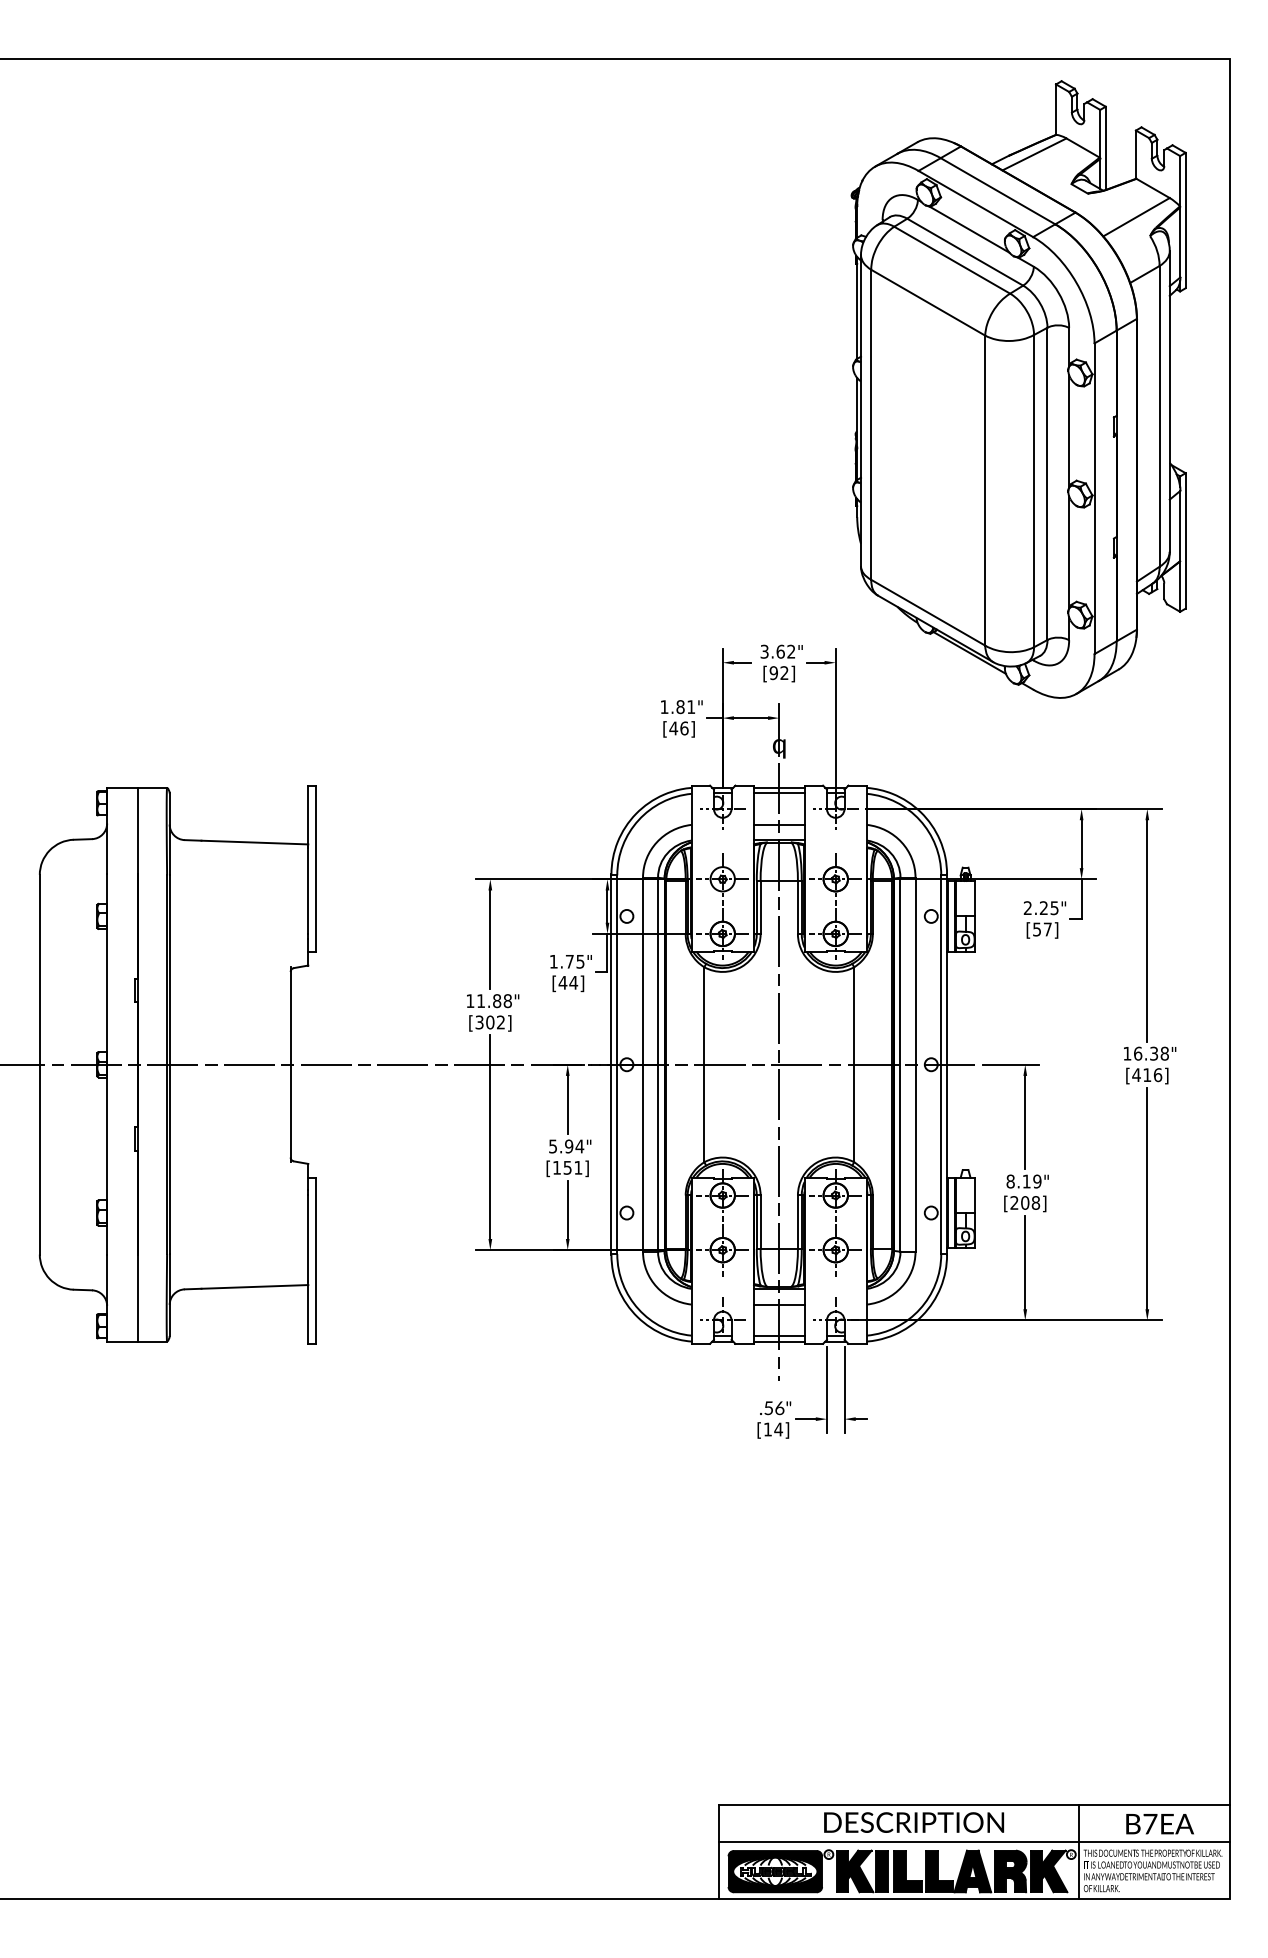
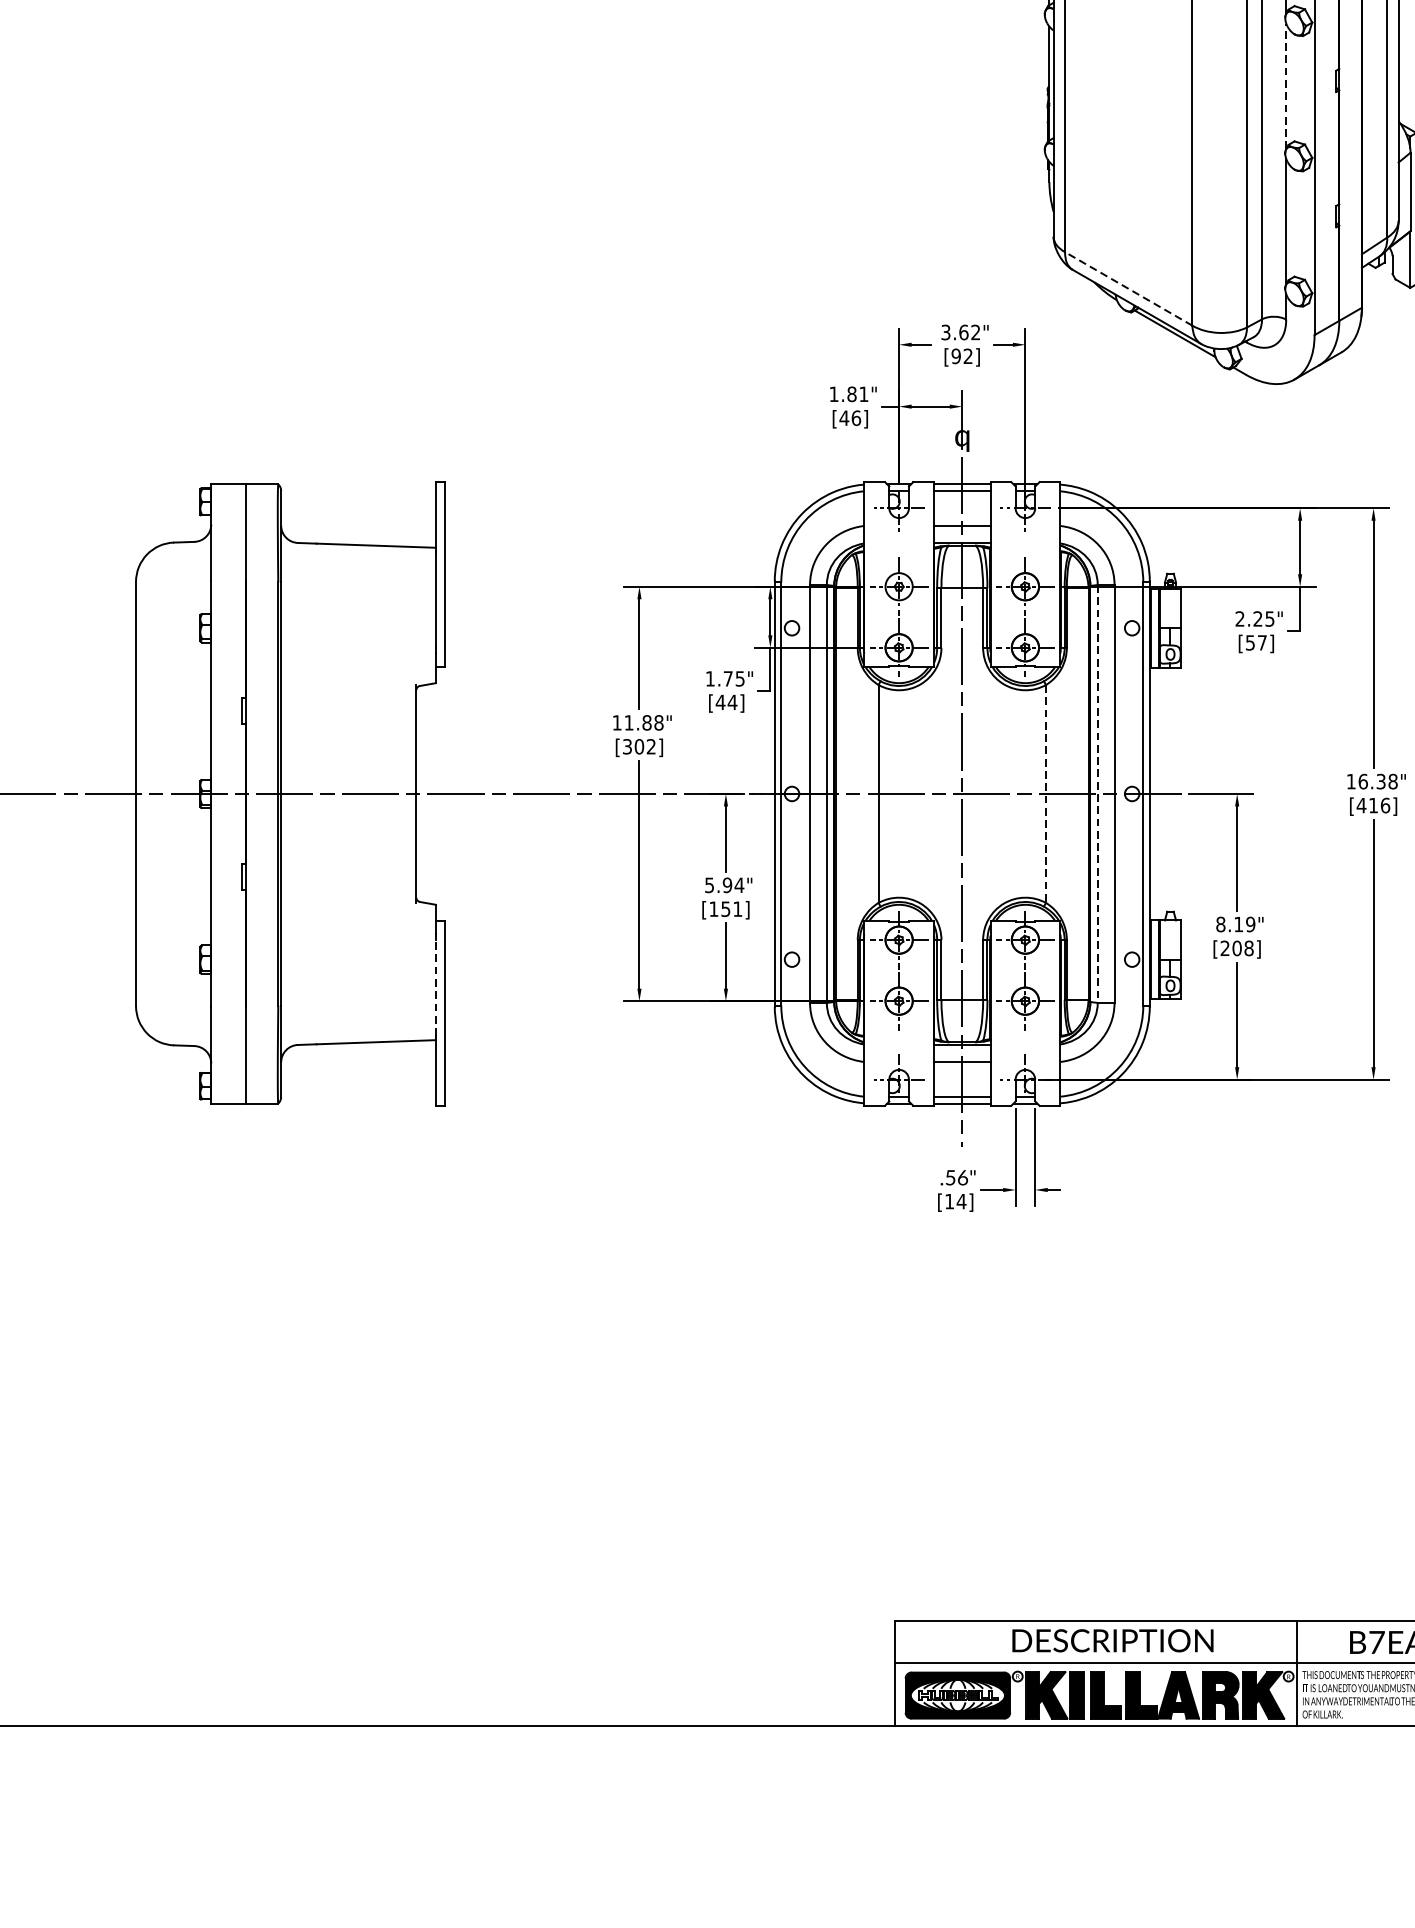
line: (1069, 430) -> (1286, 85), solid -> dashed
line: (928, 612) -> (1129, 288), solid -> dashed
line: (854, 1064) -> (1046, 793), solid -> dashed
line: (900, 1065) -> (1097, 794), solid -> dashed
line: (308, 1238) -> (436, 988), solid -> dashed

